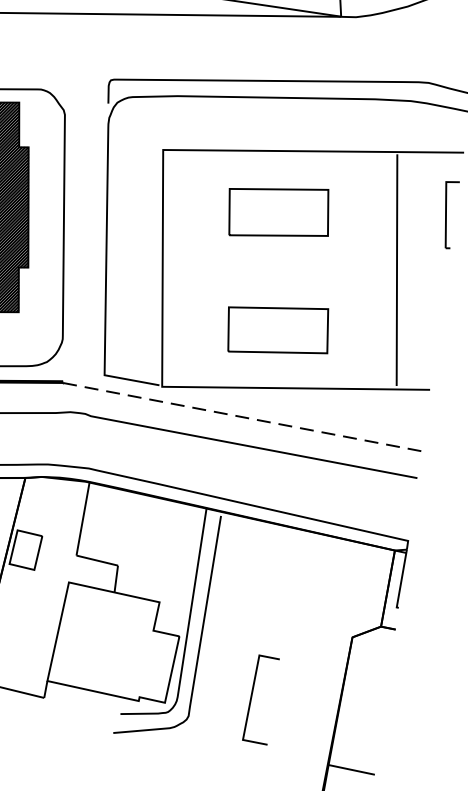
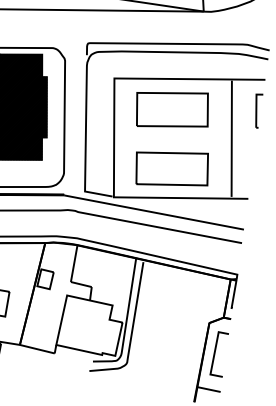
part: (278, 211) -> (172, 109), size x1.43
part: (276, 329) -> (171, 168), size x1.43
line: (241, 417) -> (153, 212), dashed -> solid
line: (253, 700) -> (215, 354), moved

